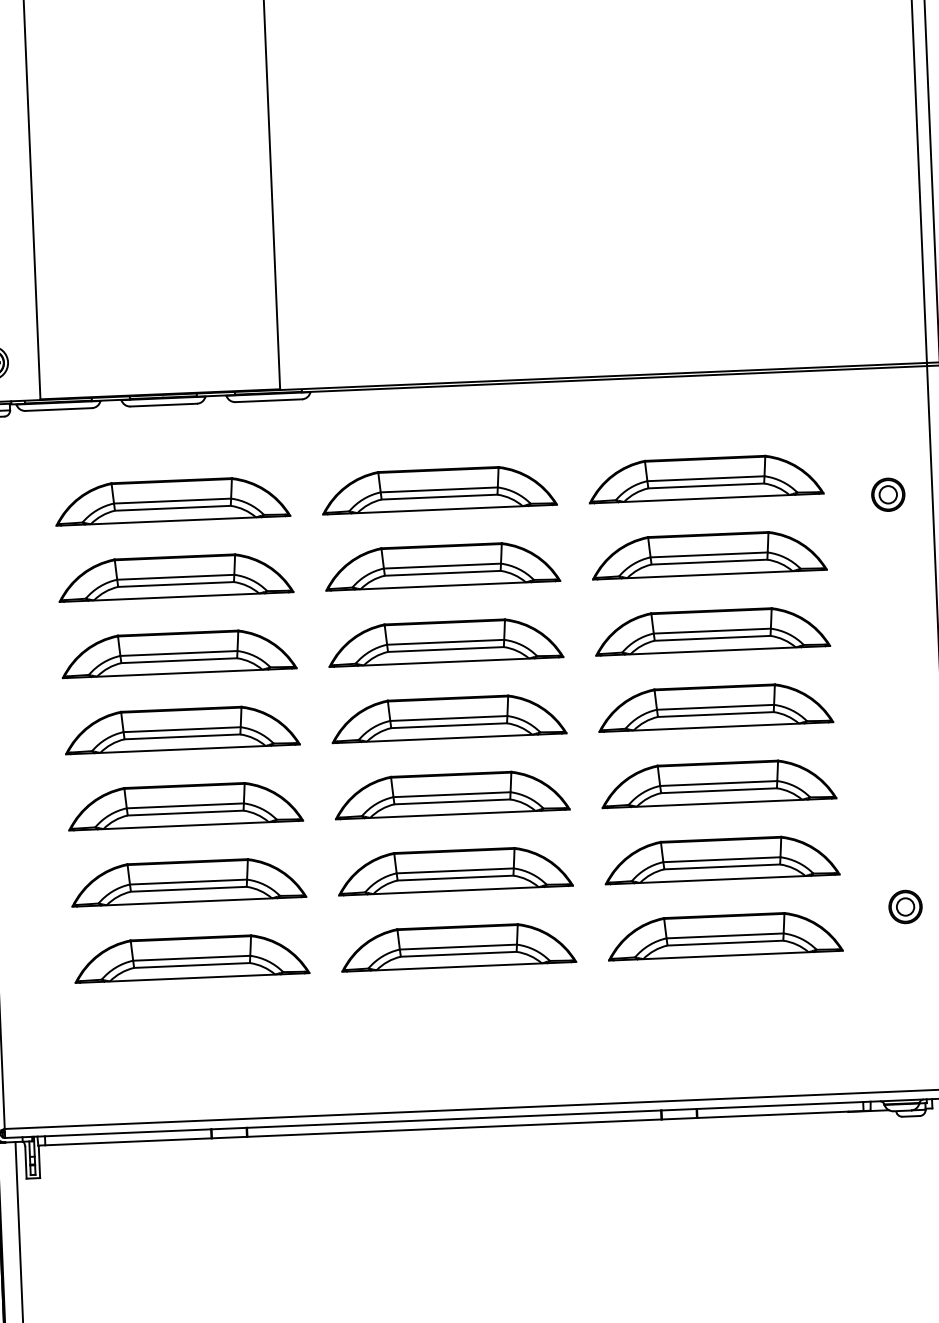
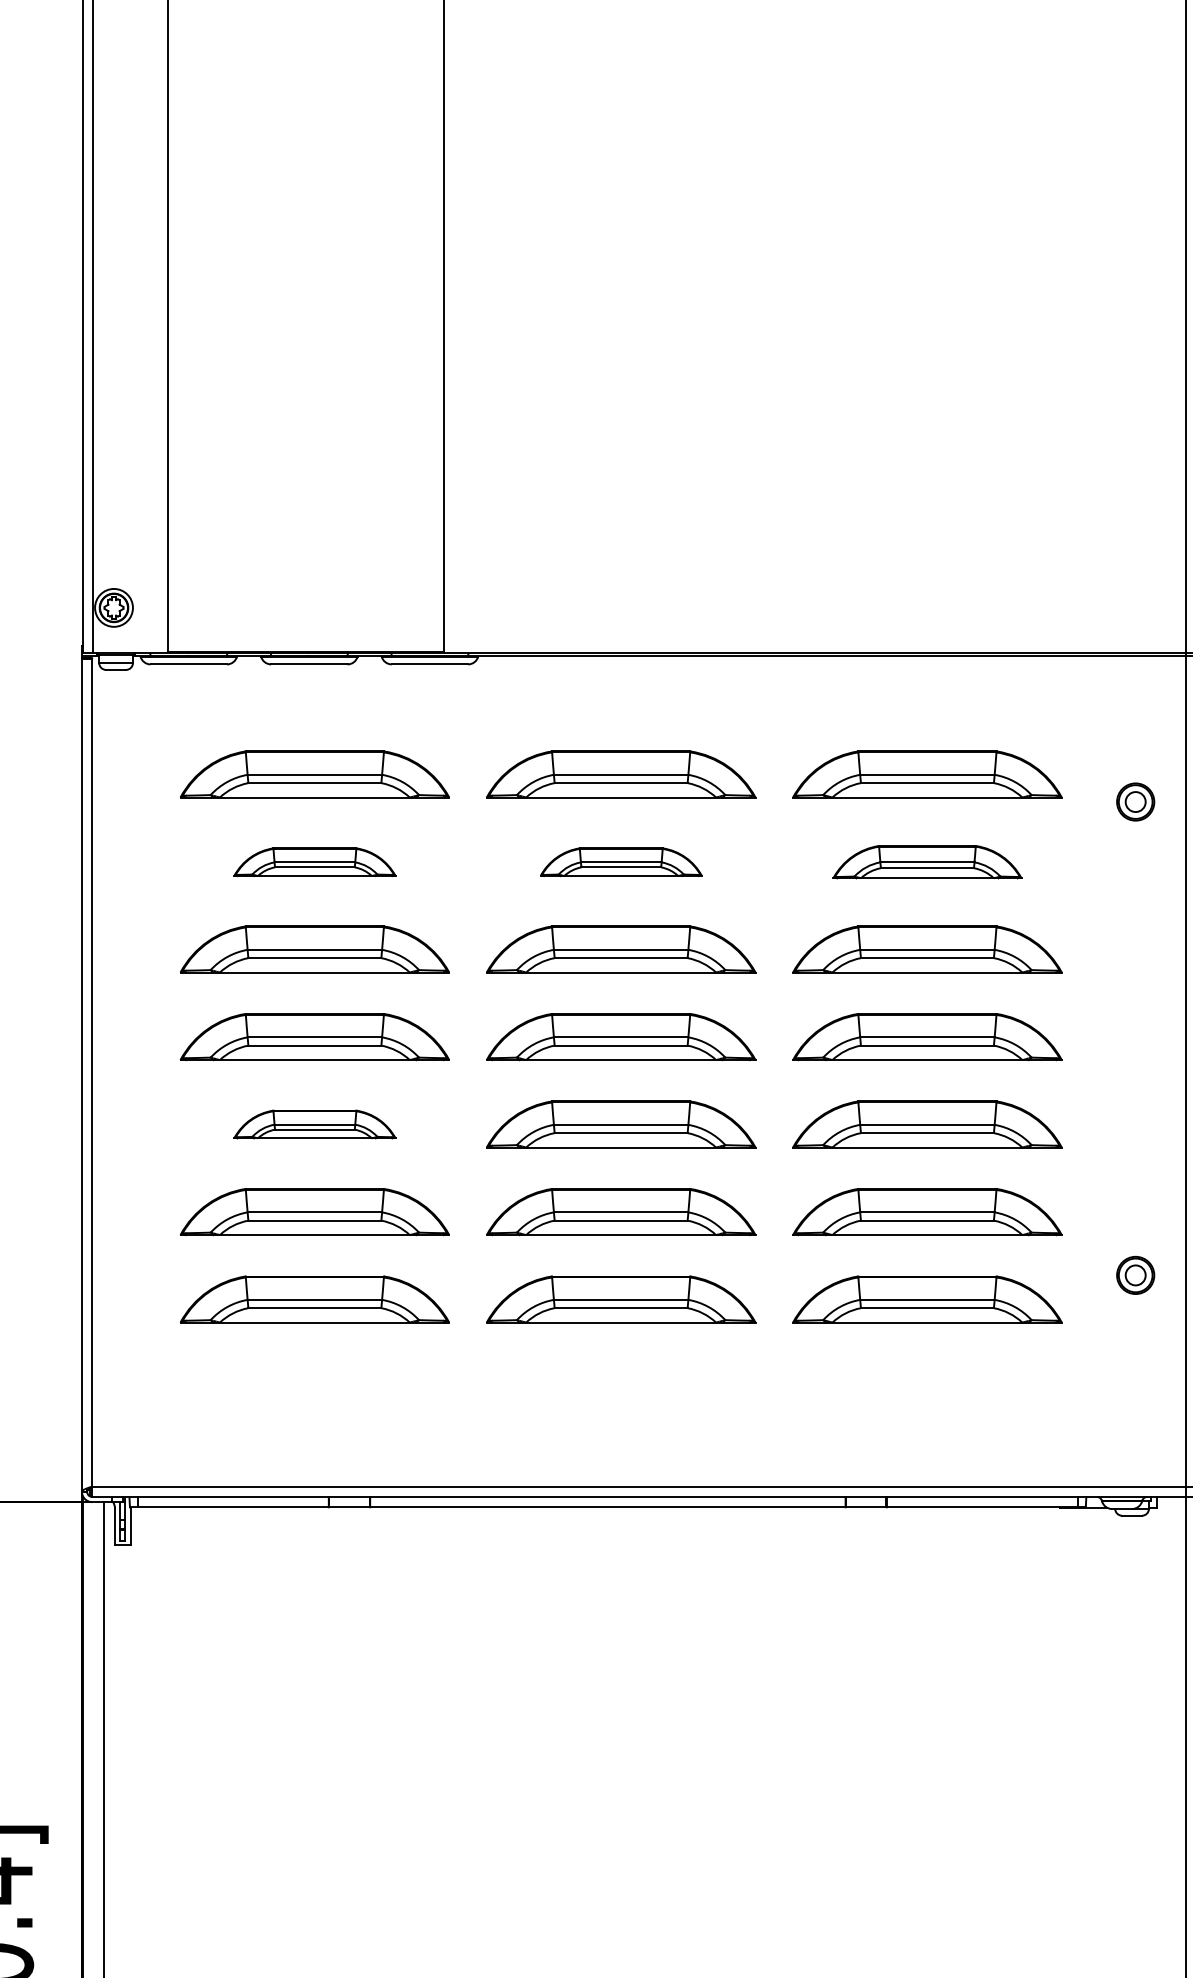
part: (709, 555) -> (927, 862), size x0.7
part: (442, 566) -> (621, 862), size x0.6
part: (175, 577) -> (314, 862), size x0.6
part: (185, 805) -> (314, 1124), size x0.6

